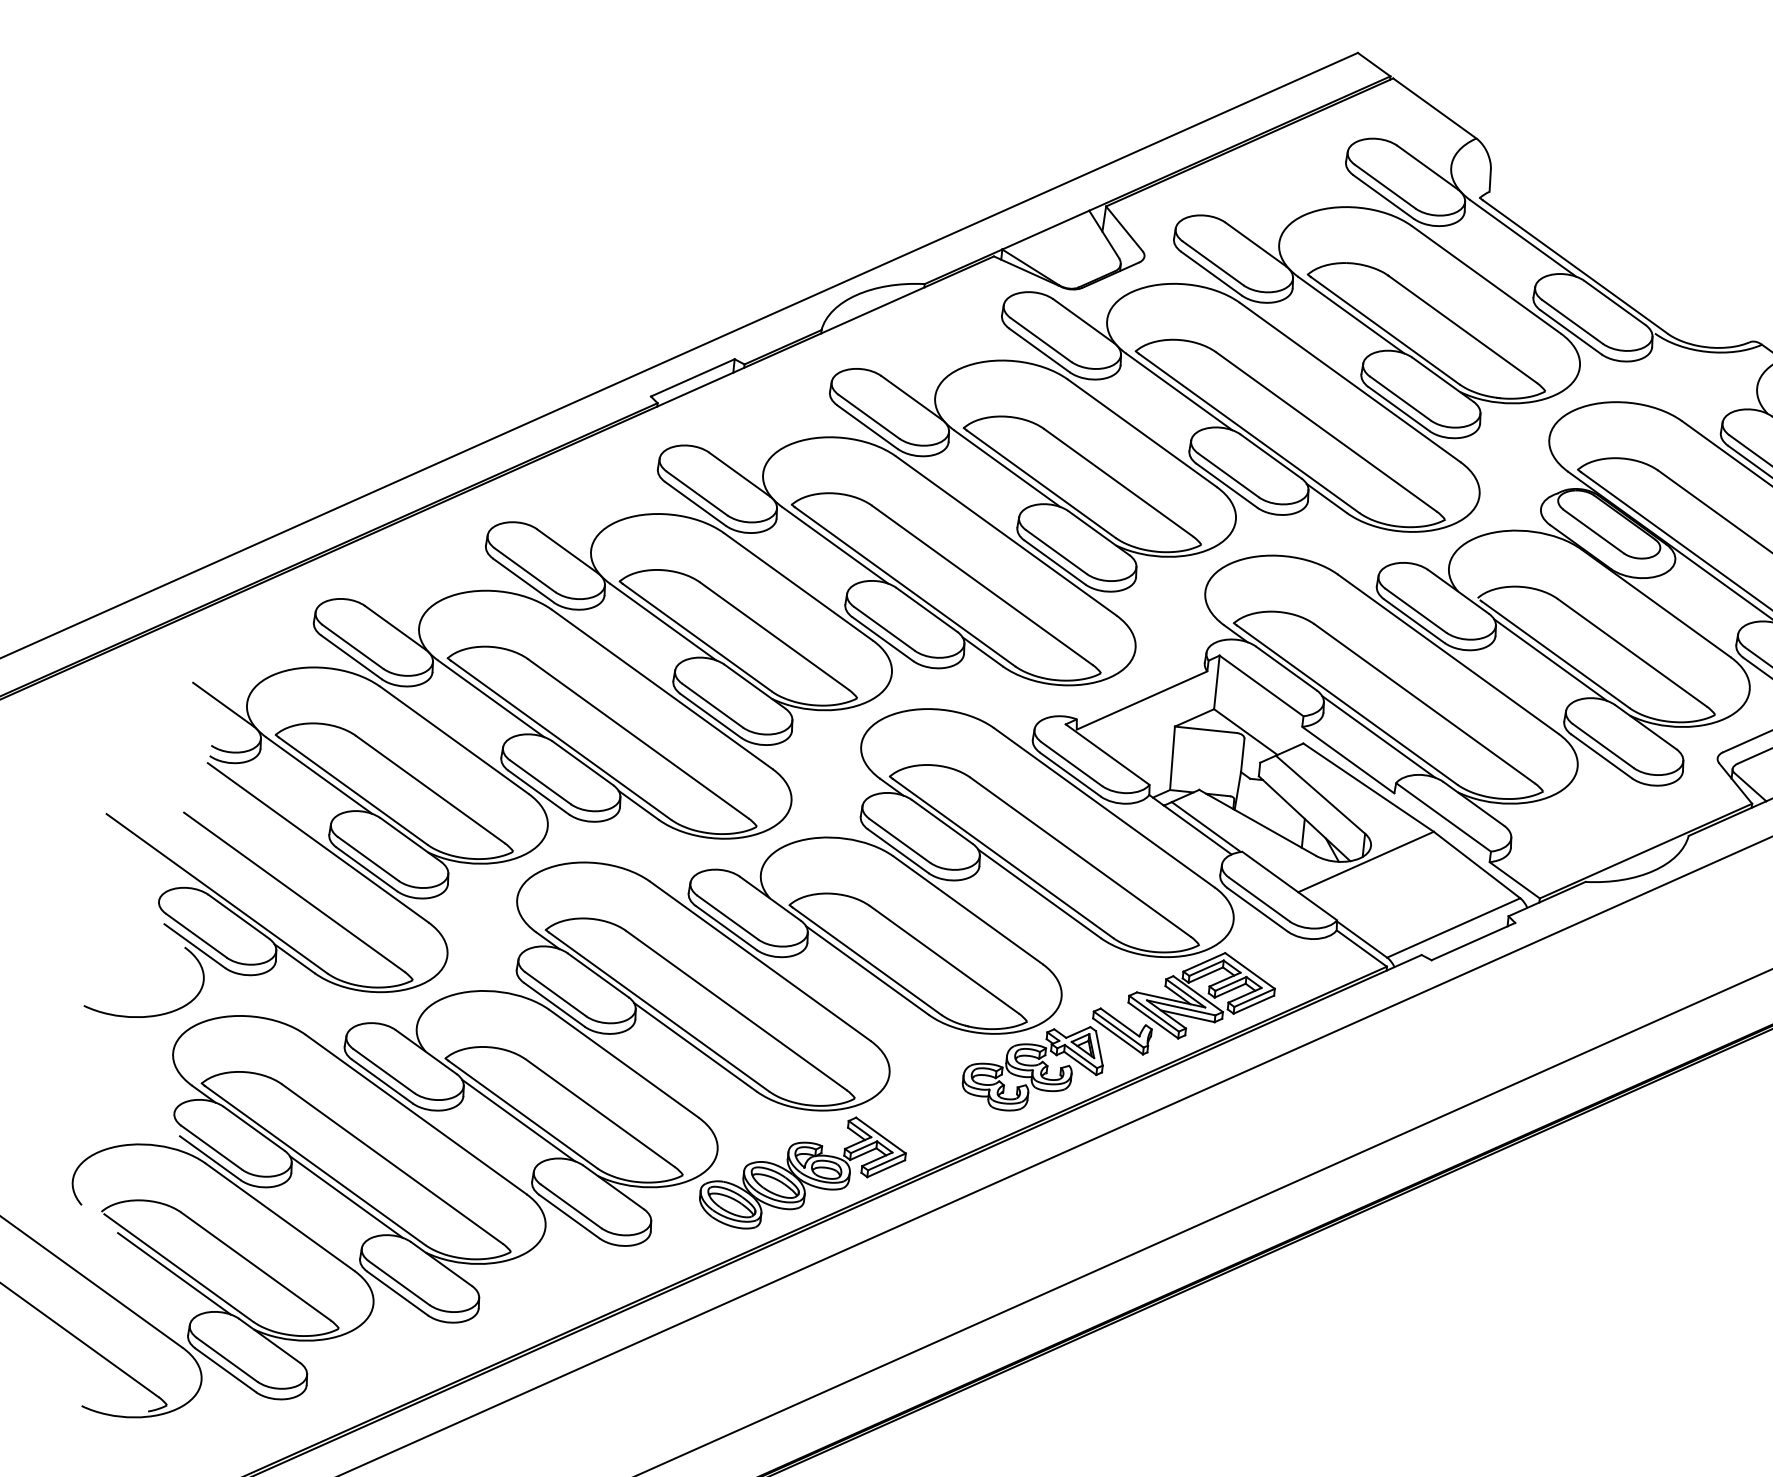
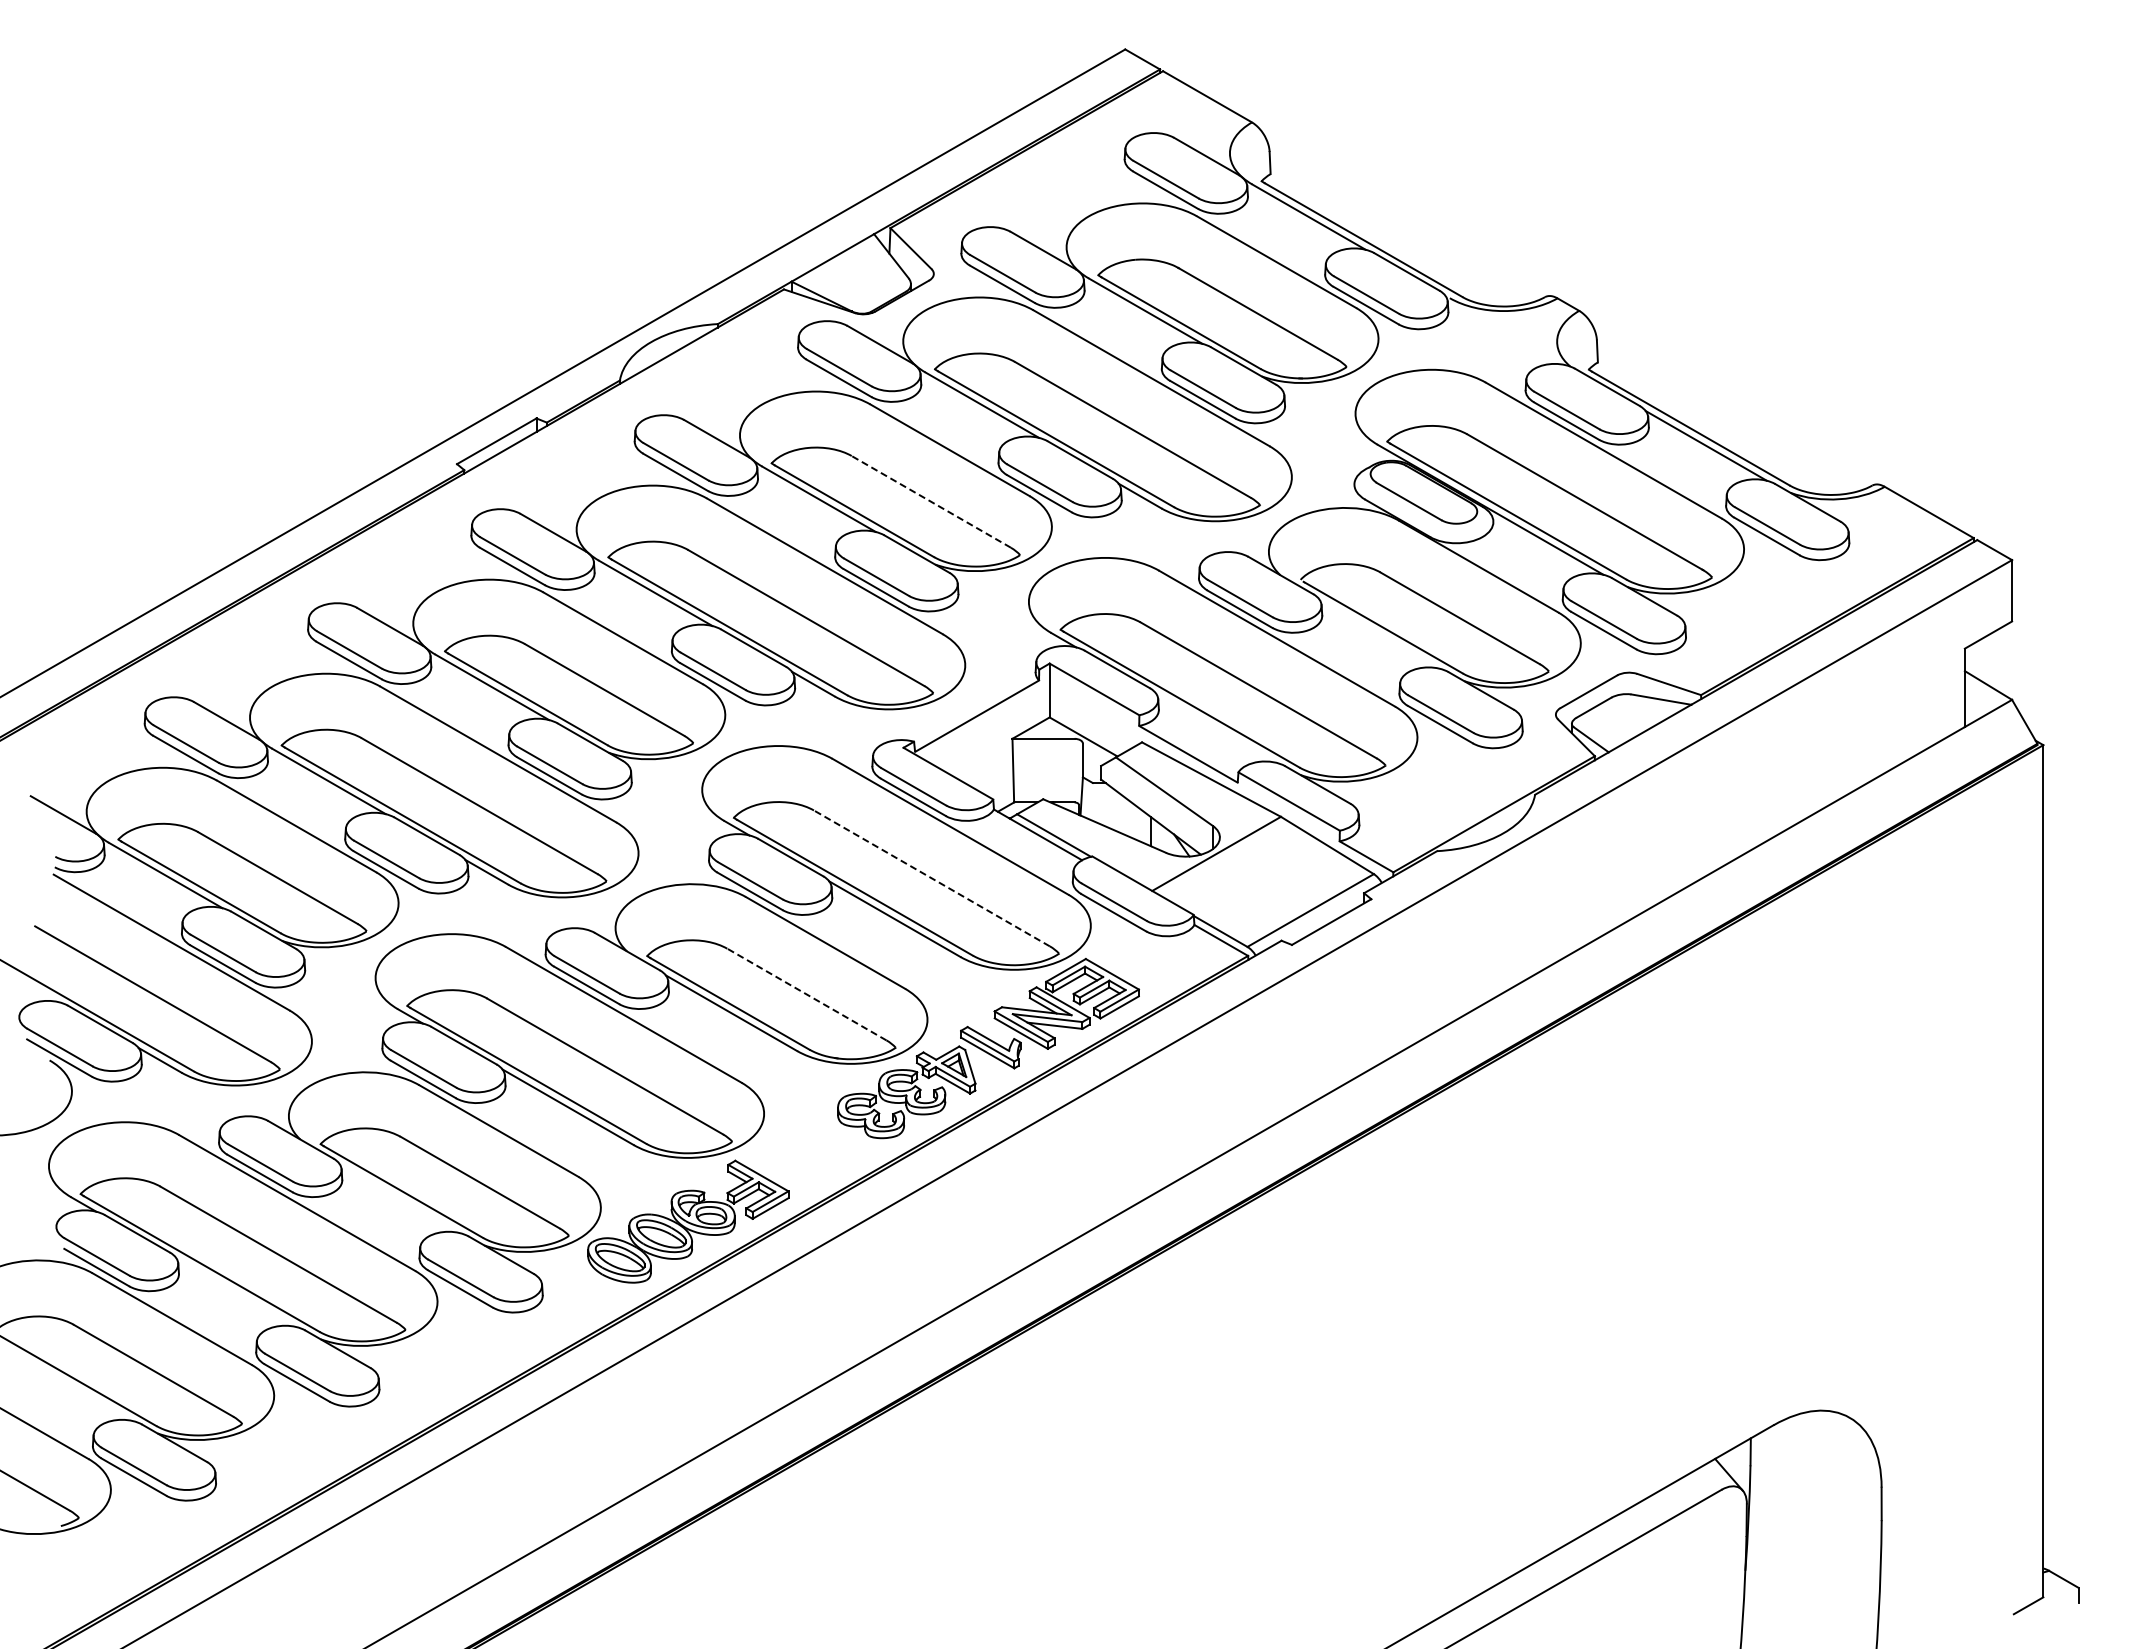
line: (1118, 482) -> (931, 501), solid -> dashed
line: (1550, 659) -> (1379, 633), removed
line: (1377, 736) -> (1215, 727), removed
line: (1080, 857) -> (931, 878), solid -> dashed
line: (943, 959) -> (806, 994), solid -> dashed
line: (518, 1120) -> (399, 1198), removed
line: (345, 1197) -> (235, 1292), removed
line: (173, 1273) -> (72, 1386), removed

